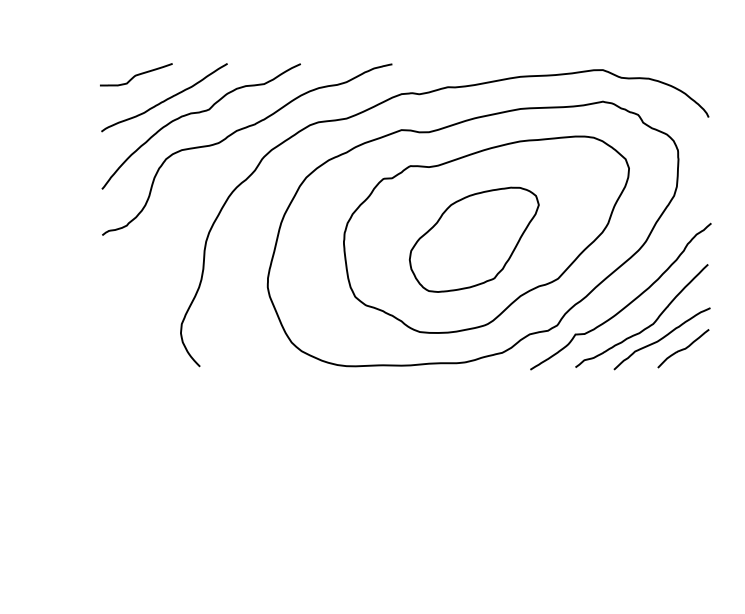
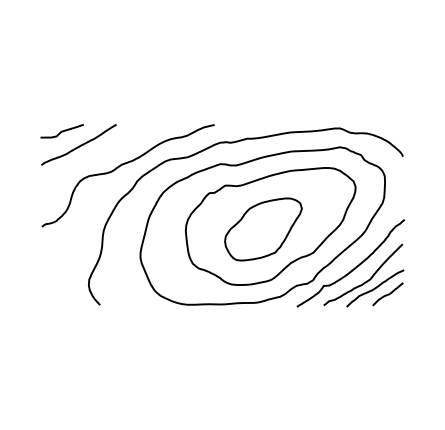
curve: (200, 113) -> (100, 154), removed

